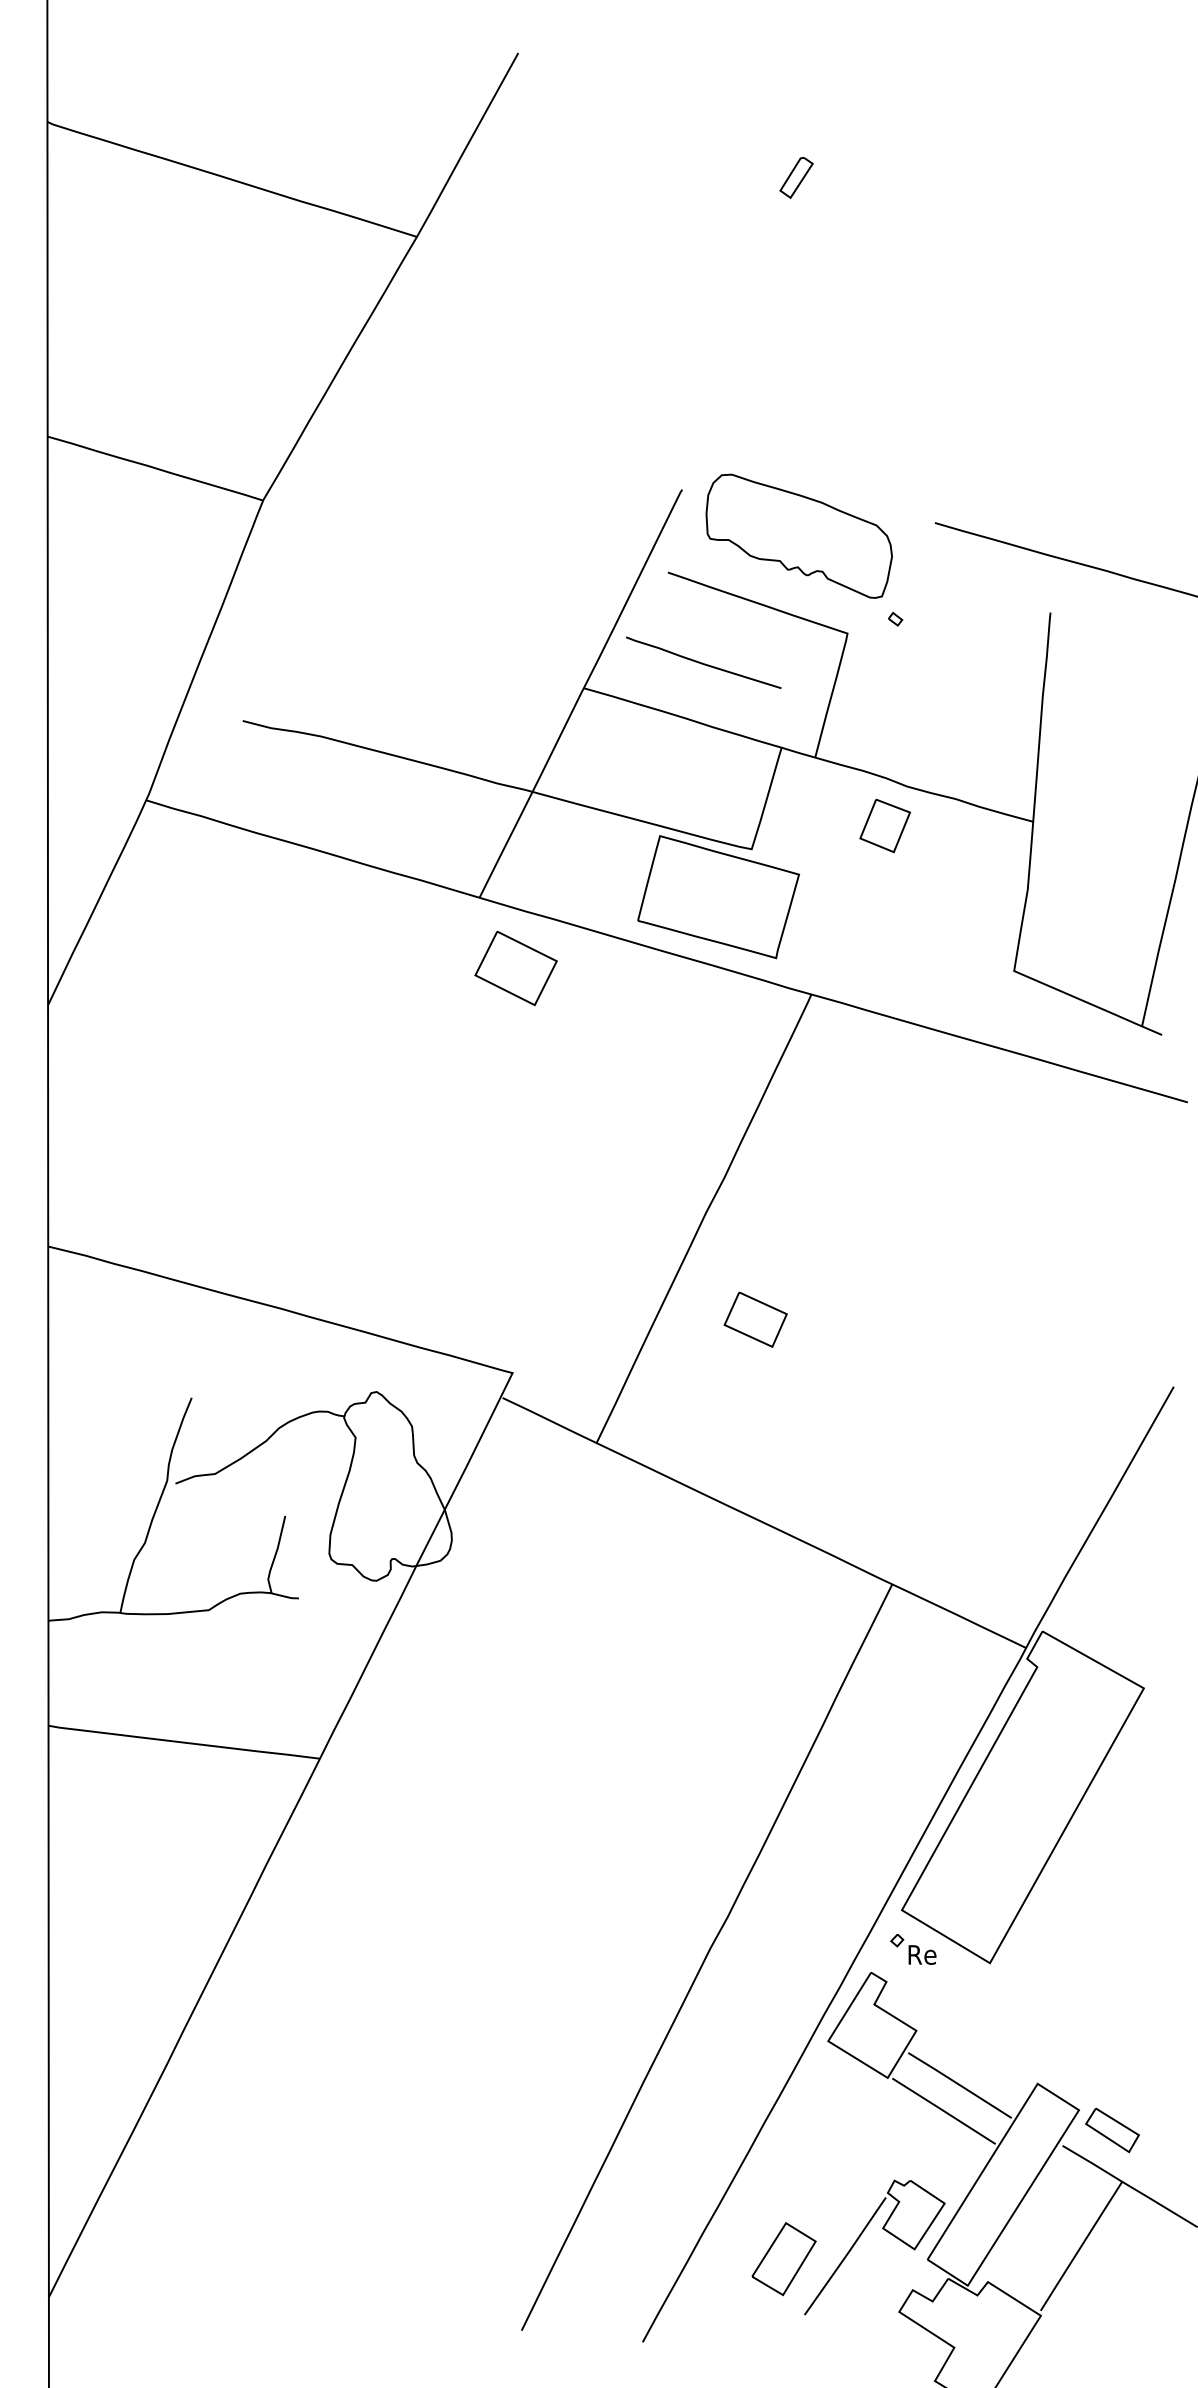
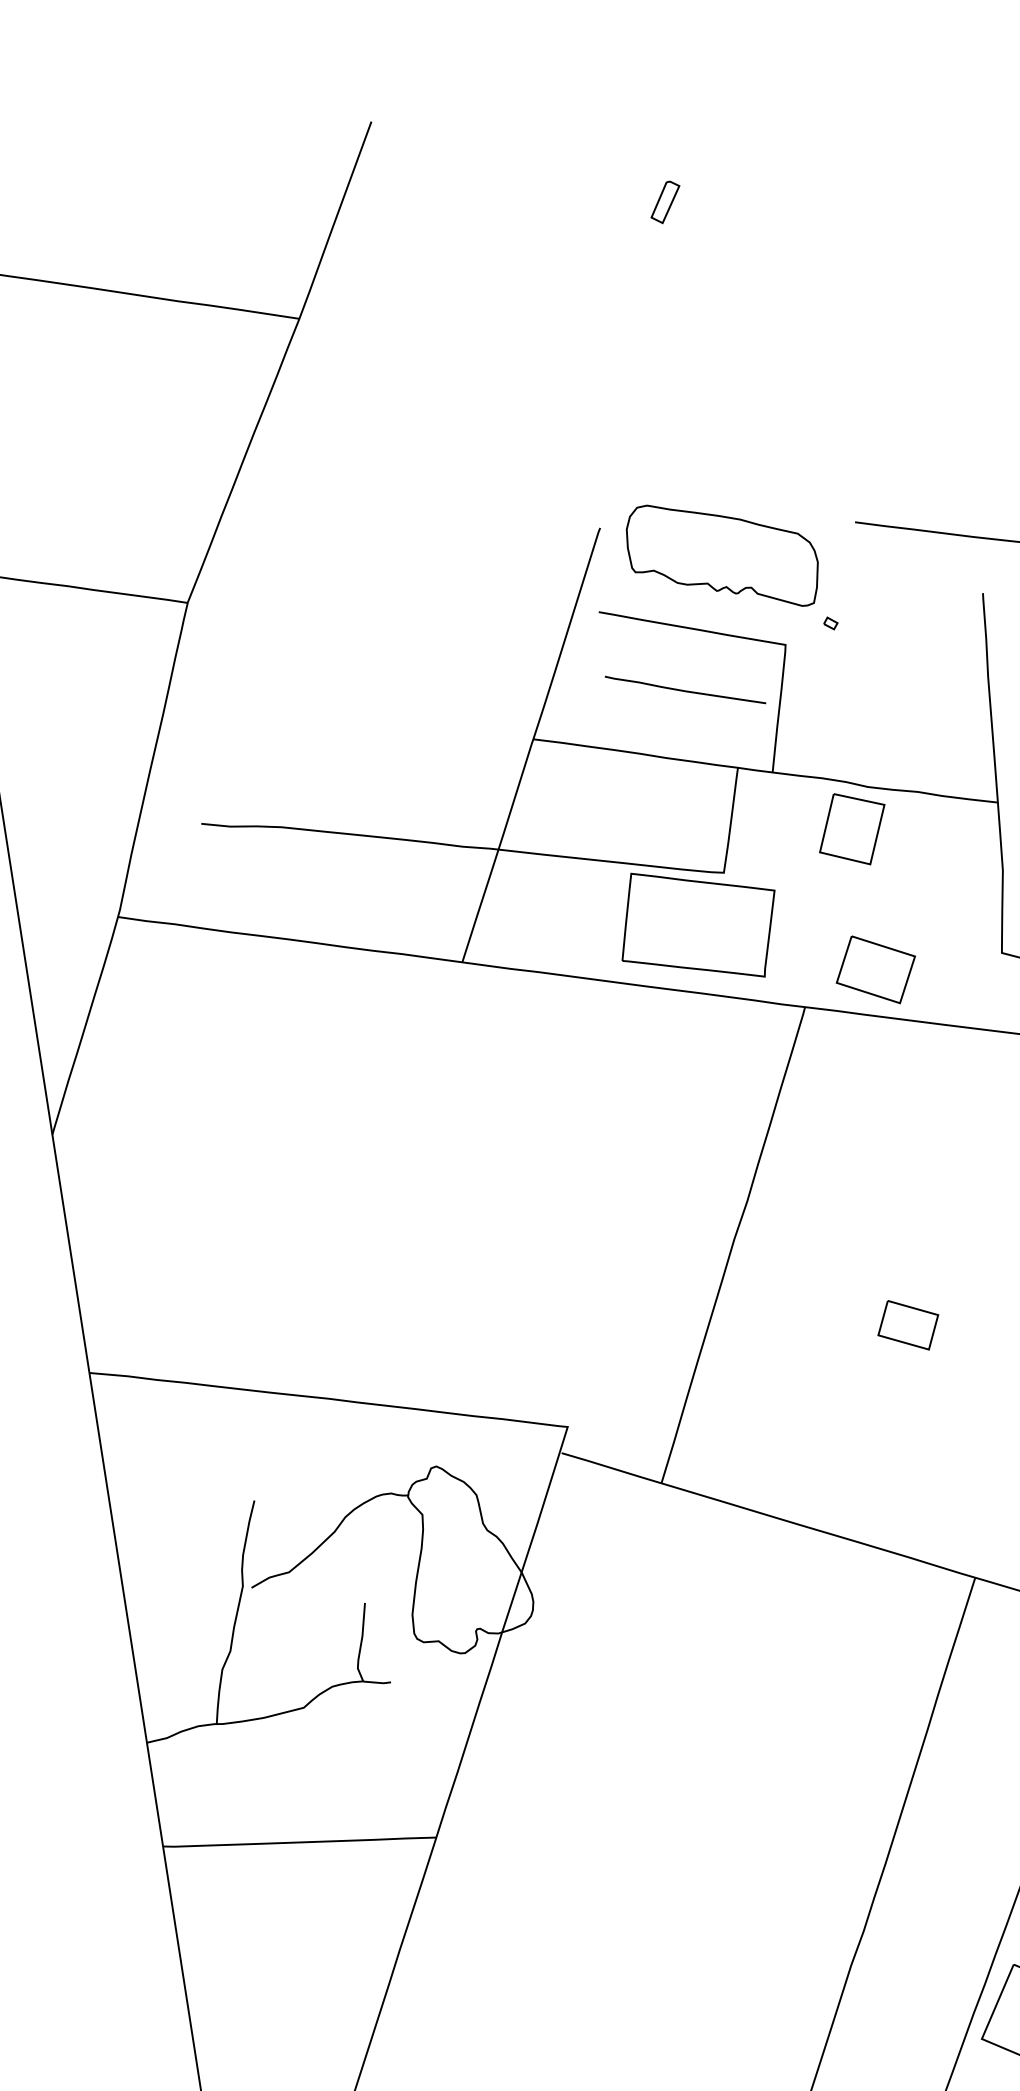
curve: (702, 662) -> (684, 689), moved
part: (884, 825) -> (851, 828), size x1.43
part: (515, 968) -> (875, 969), moved
part: (755, 1319) -> (908, 1325), moved

